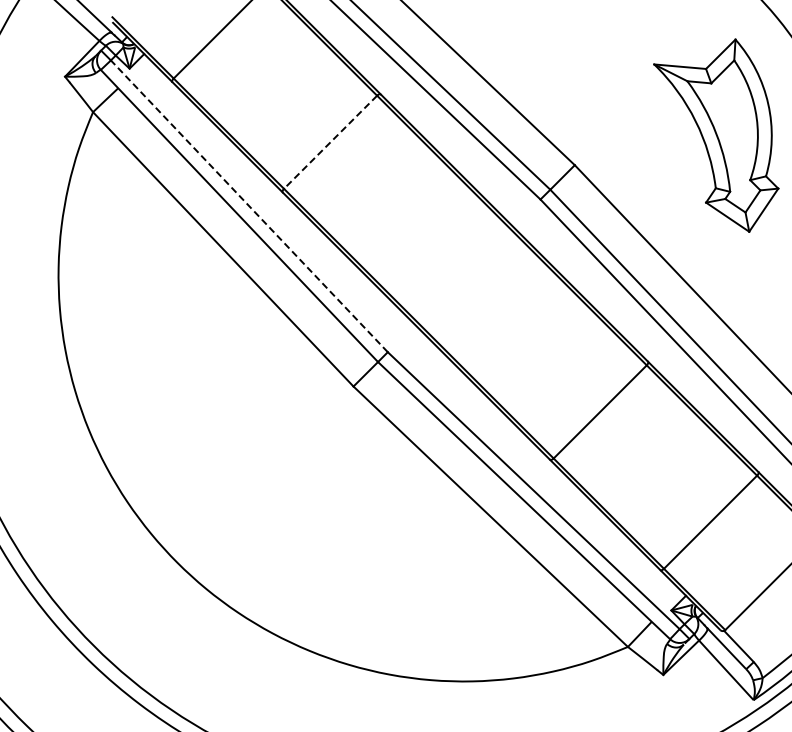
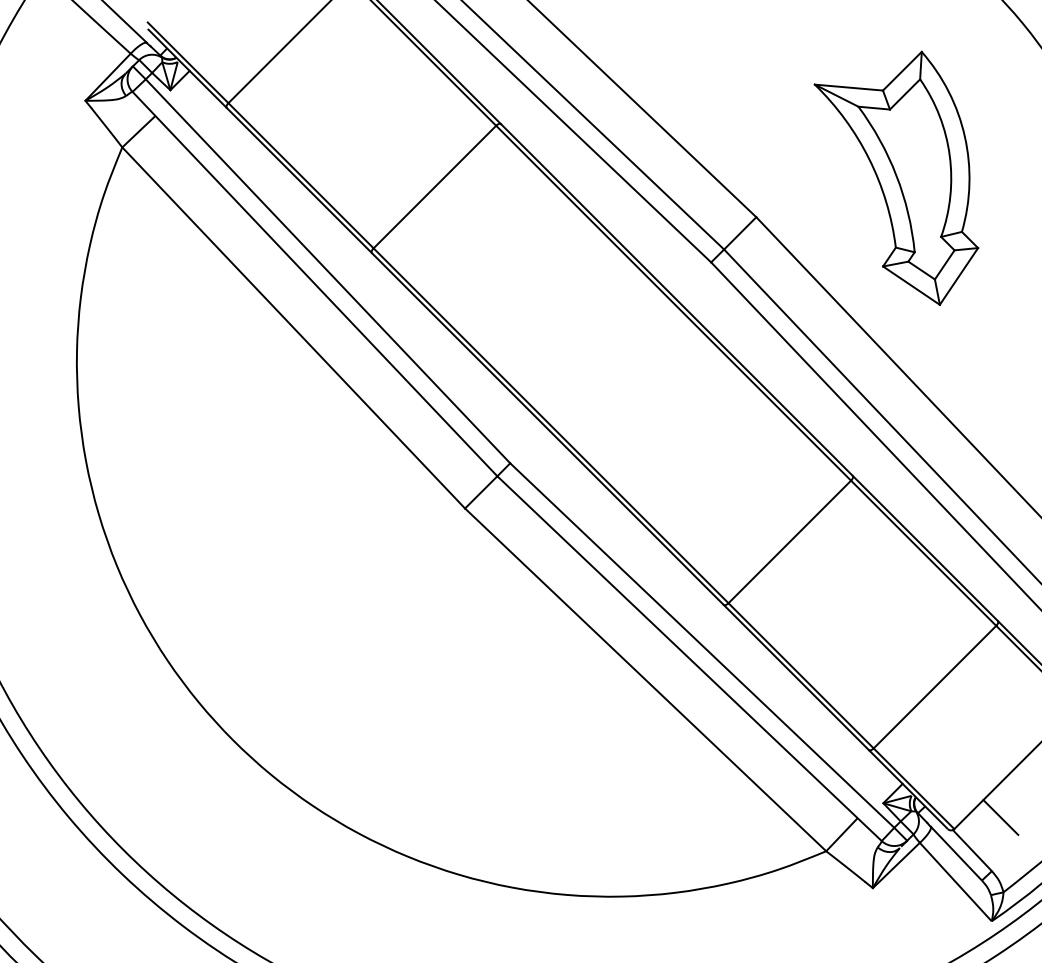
part: (716, 135) -> (896, 178), moved
line: (330, 142) -> (434, 187), dashed -> solid
line: (249, 205) -> (328, 270), dashed -> solid
line: (760, 621) -> (1000, 817), added

